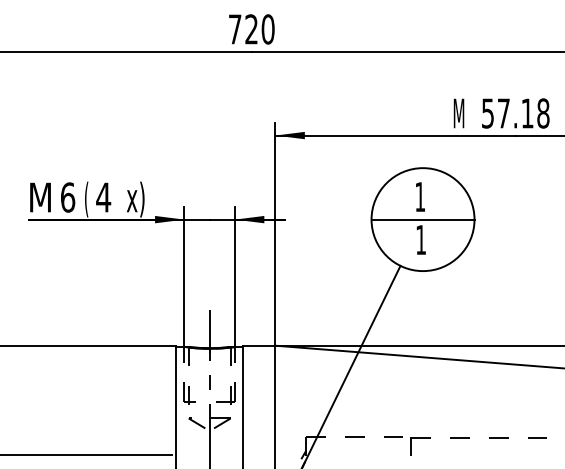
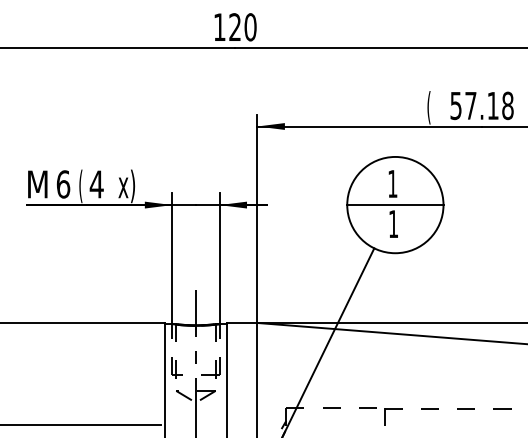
text: (235, 29) -> (220, 27), 720 -> 120
text: (458, 115) -> (428, 107), M -> (

